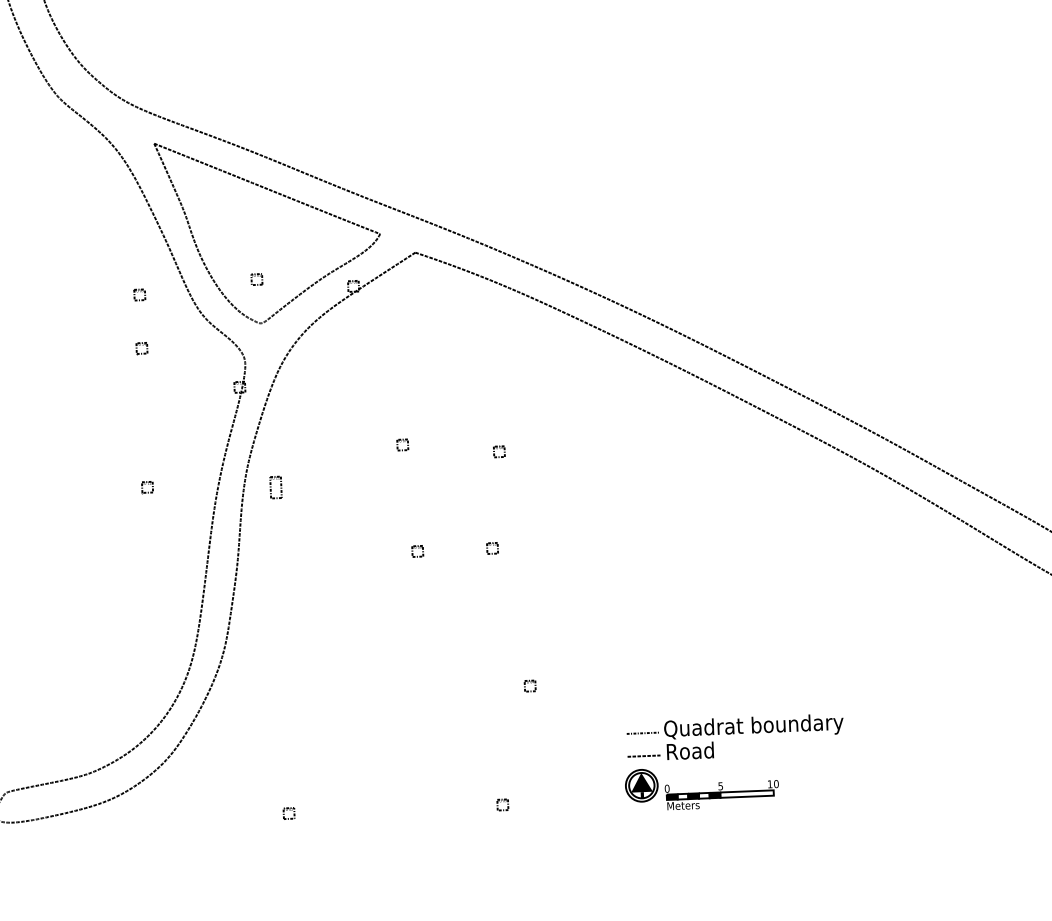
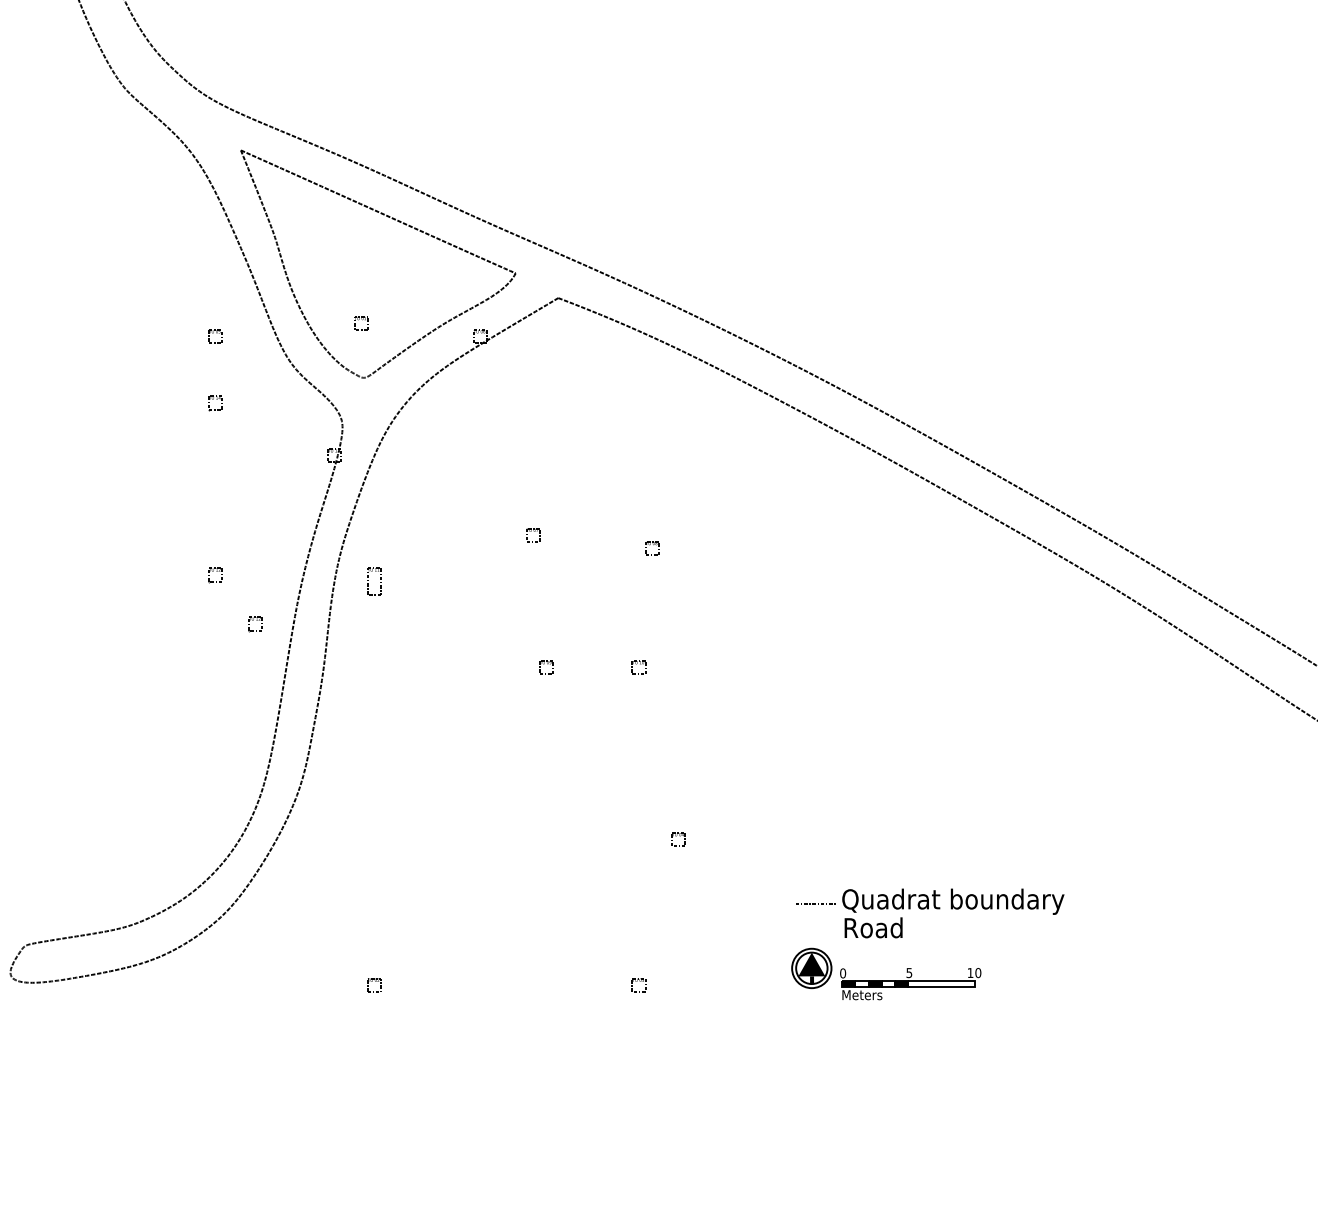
part: (181, 526) -> (255, 624), added
line: (643, 755) -> (815, 931), removed

